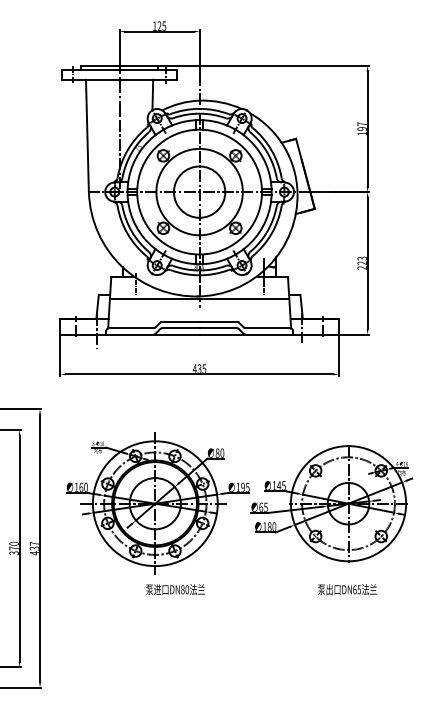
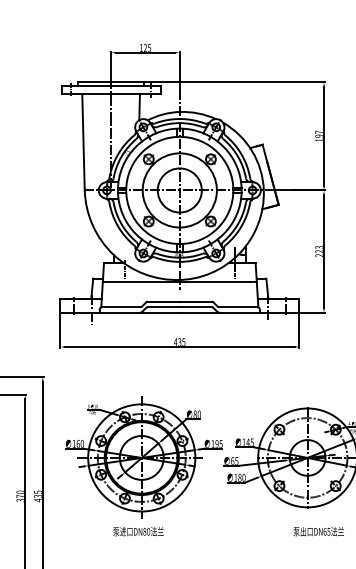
text: (34, 543) -> (38, 492), 437 -> 435
text: (175, 589) -> (138, 531), moved
text: (347, 589) -> (318, 531), moved

